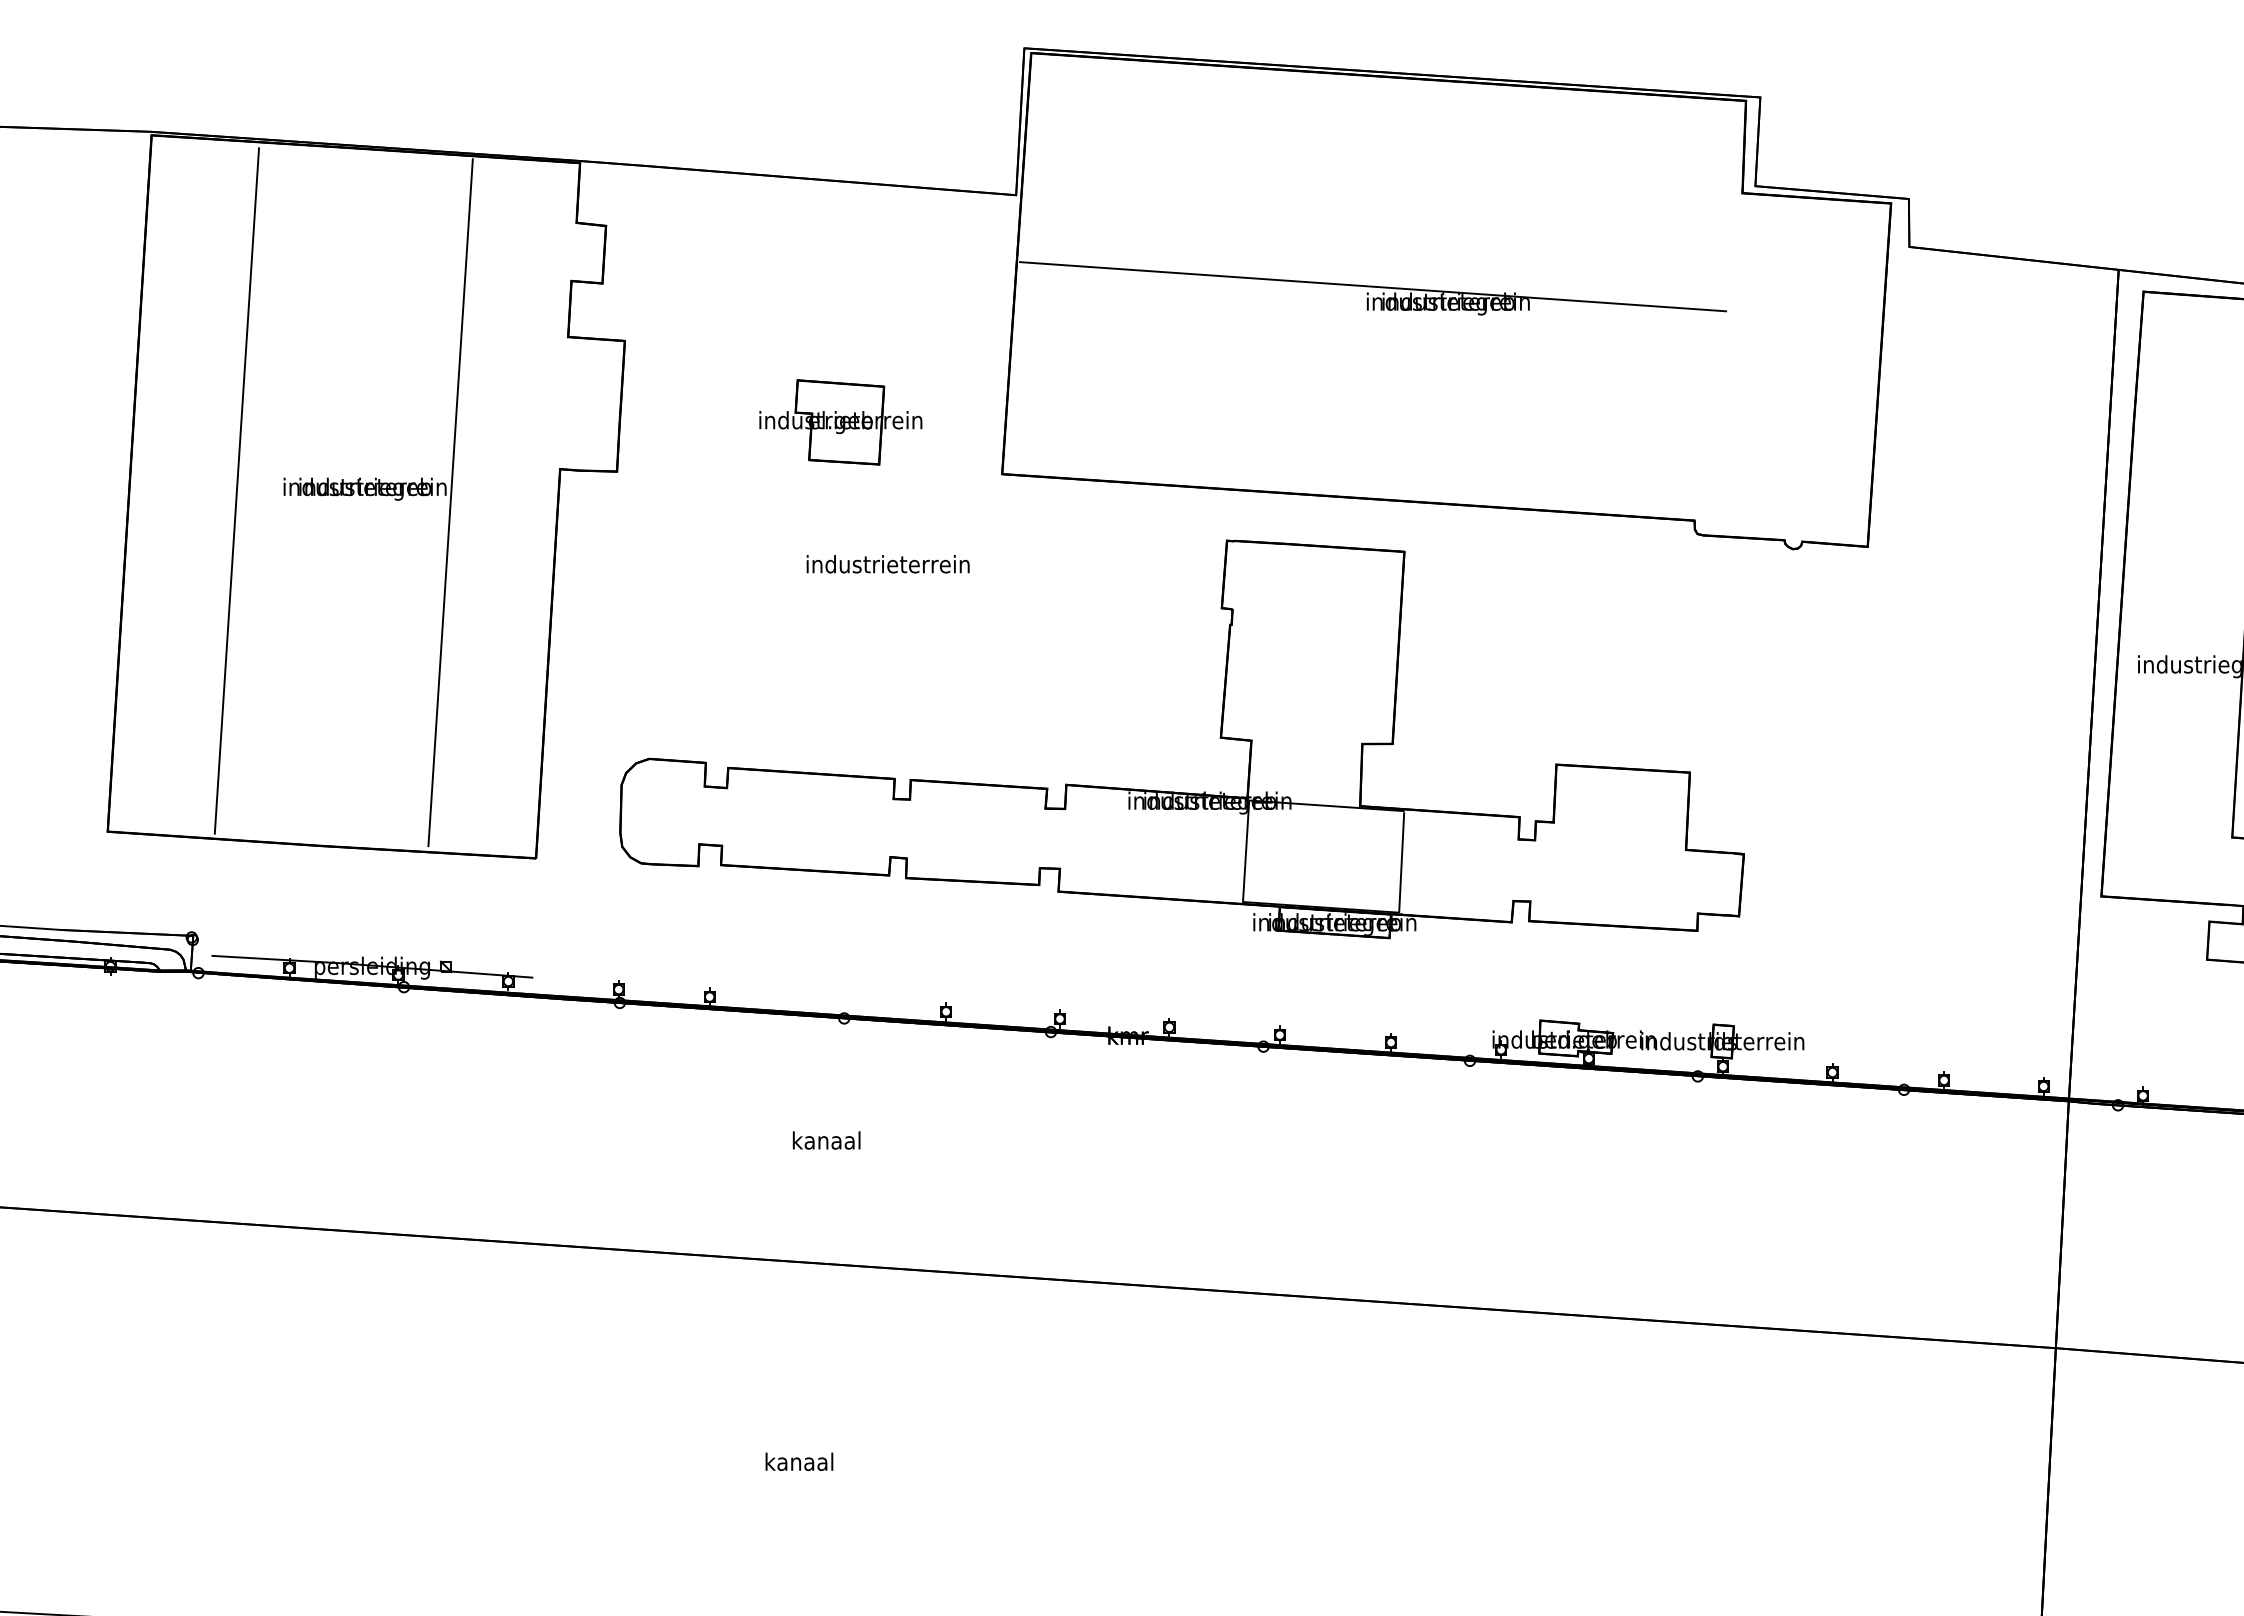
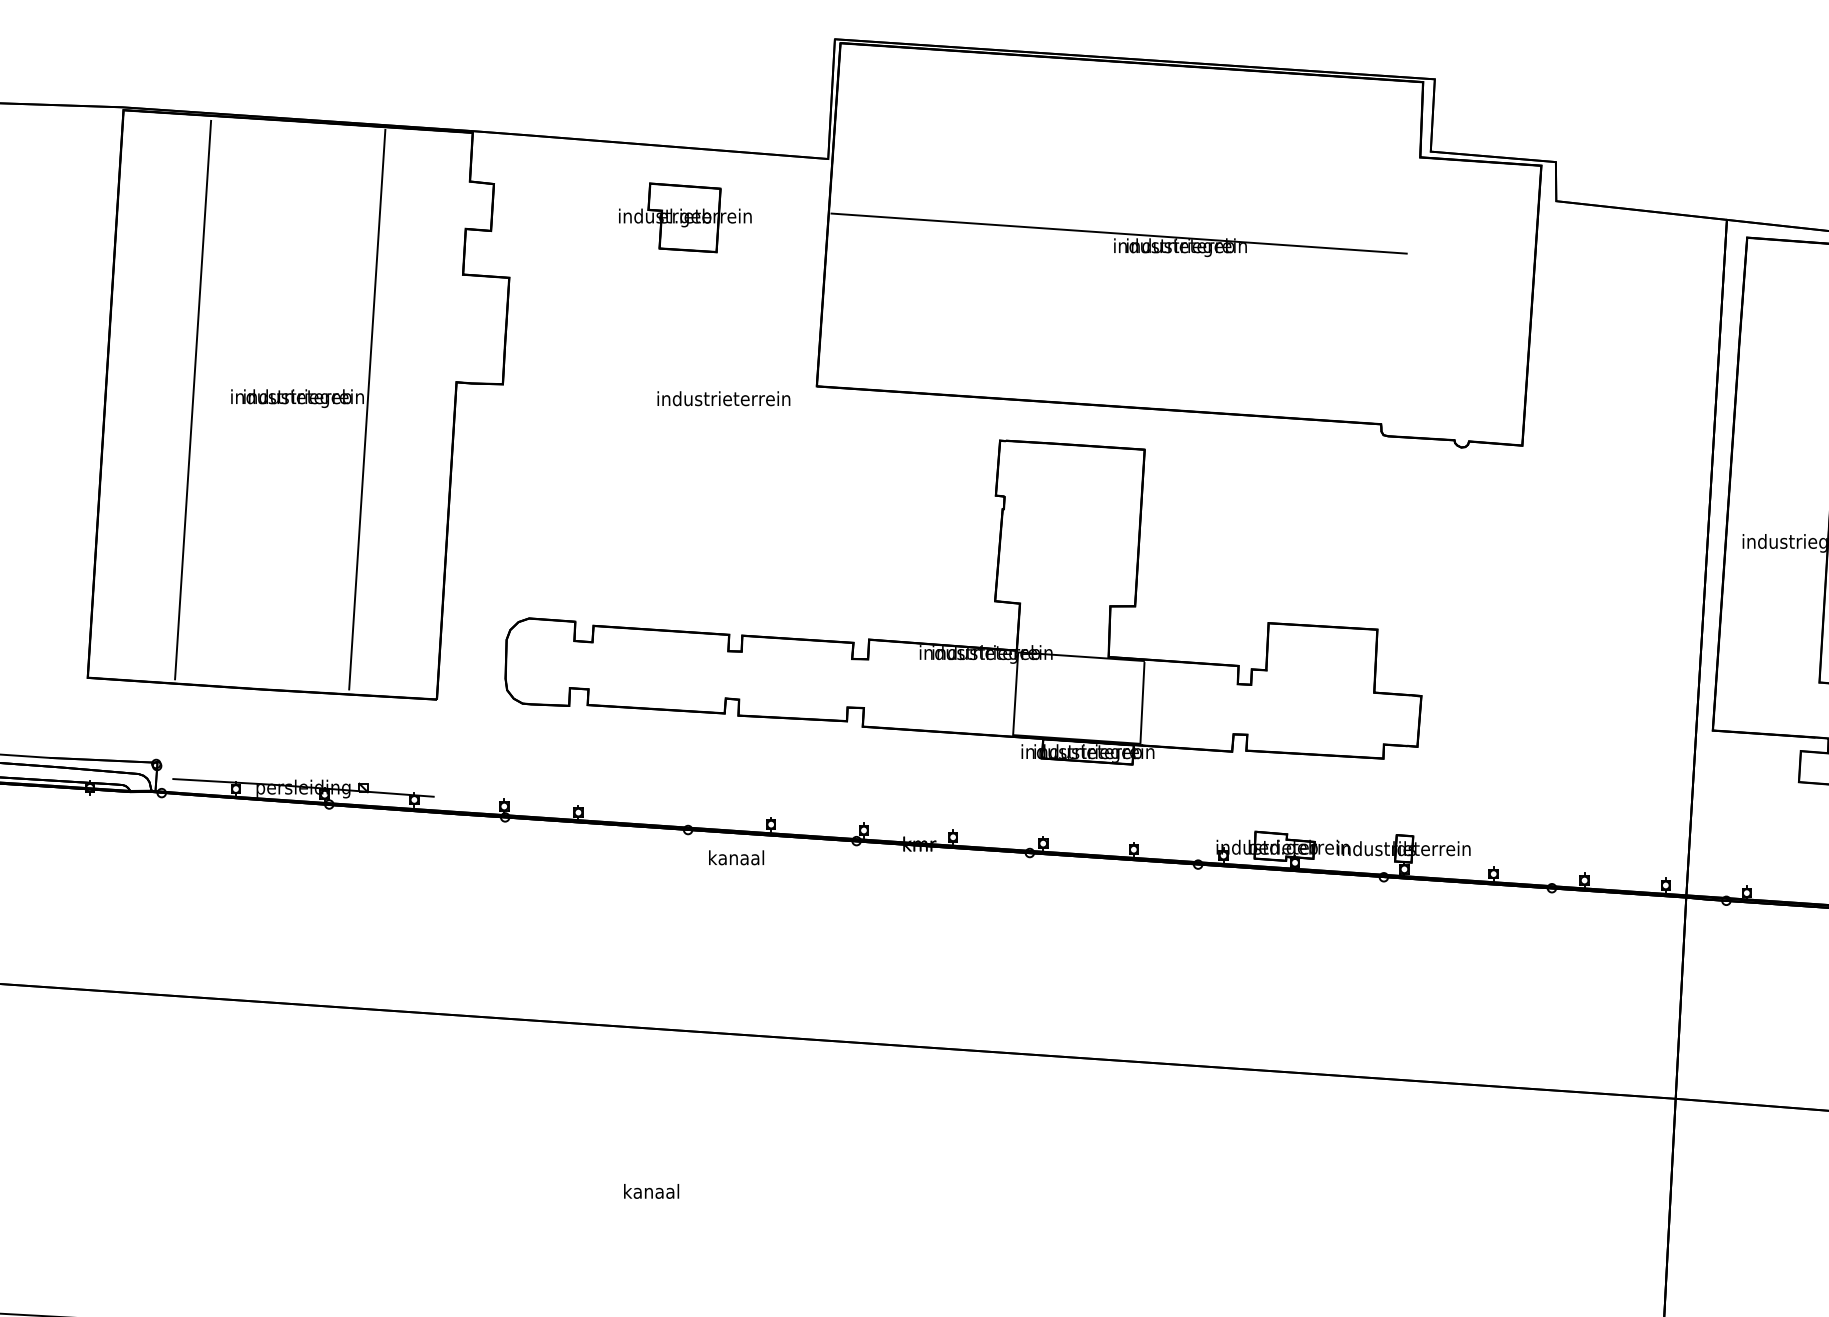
part: (840, 422) -> (685, 217), moved
text: (887, 564) -> (723, 398), moved
text: (826, 1140) -> (736, 857), moved

